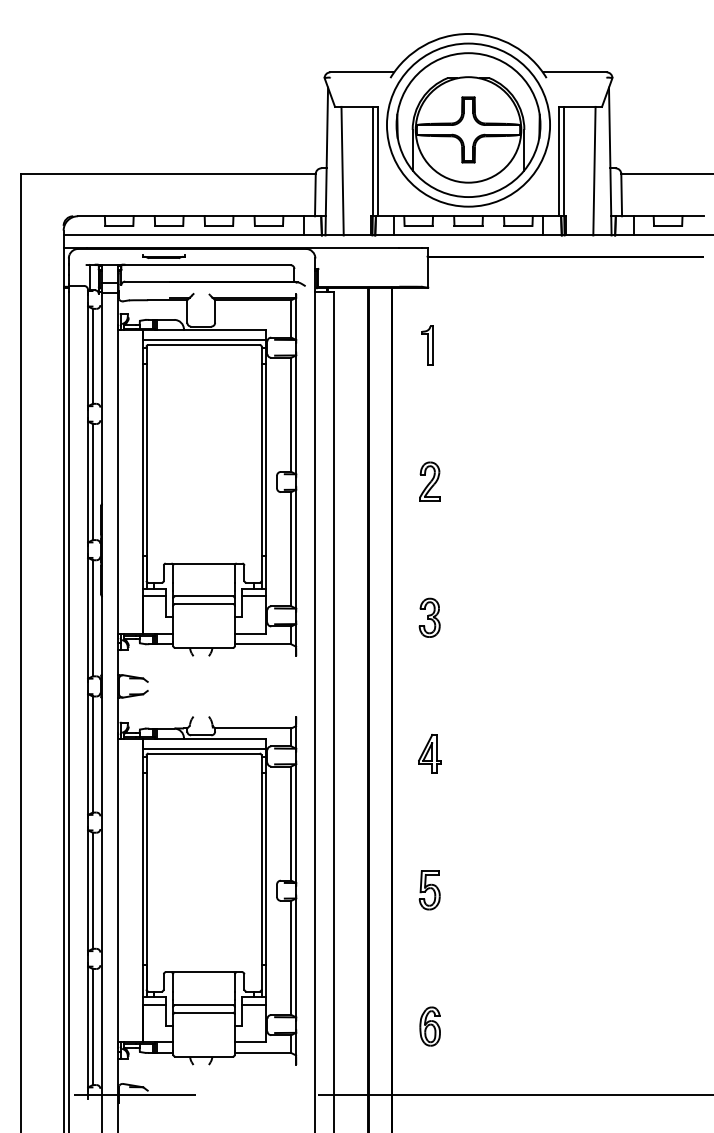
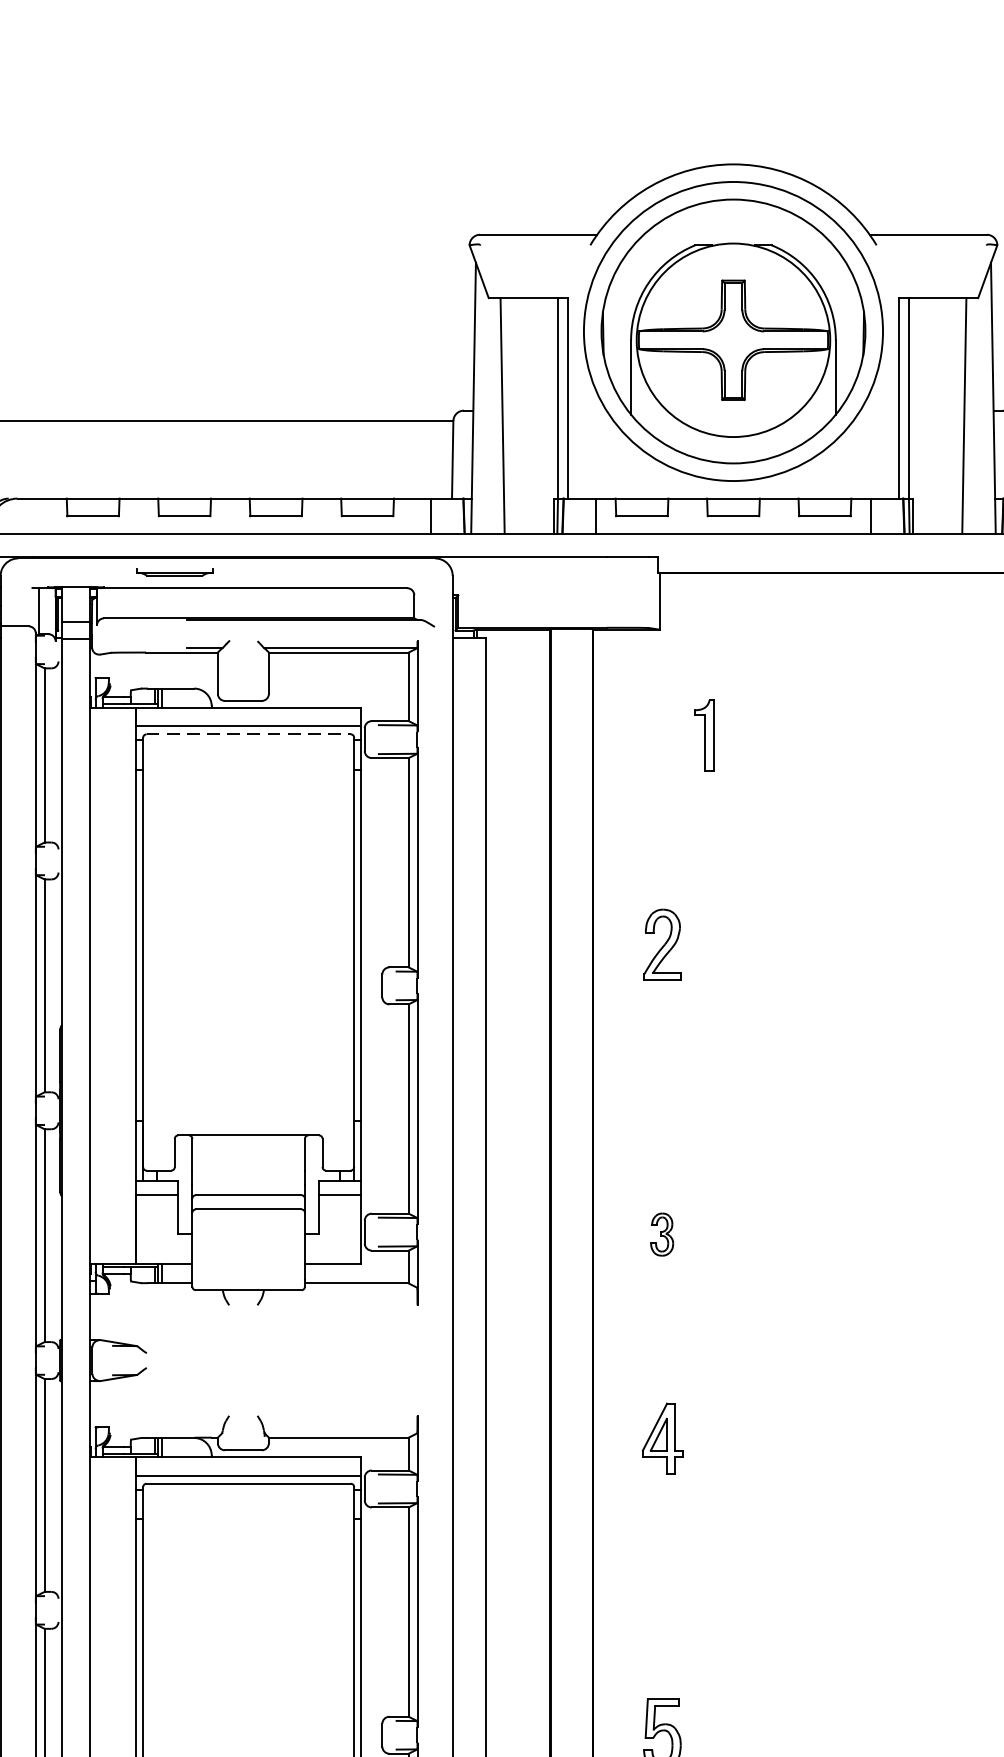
line: (204, 344) -> (249, 733), solid -> dashed
part: (427, 345) -> (704, 735), moved
part: (429, 481) -> (661, 944), moved
part: (429, 617) -> (661, 1234), size x0.6
part: (429, 753) -> (661, 1437), moved

